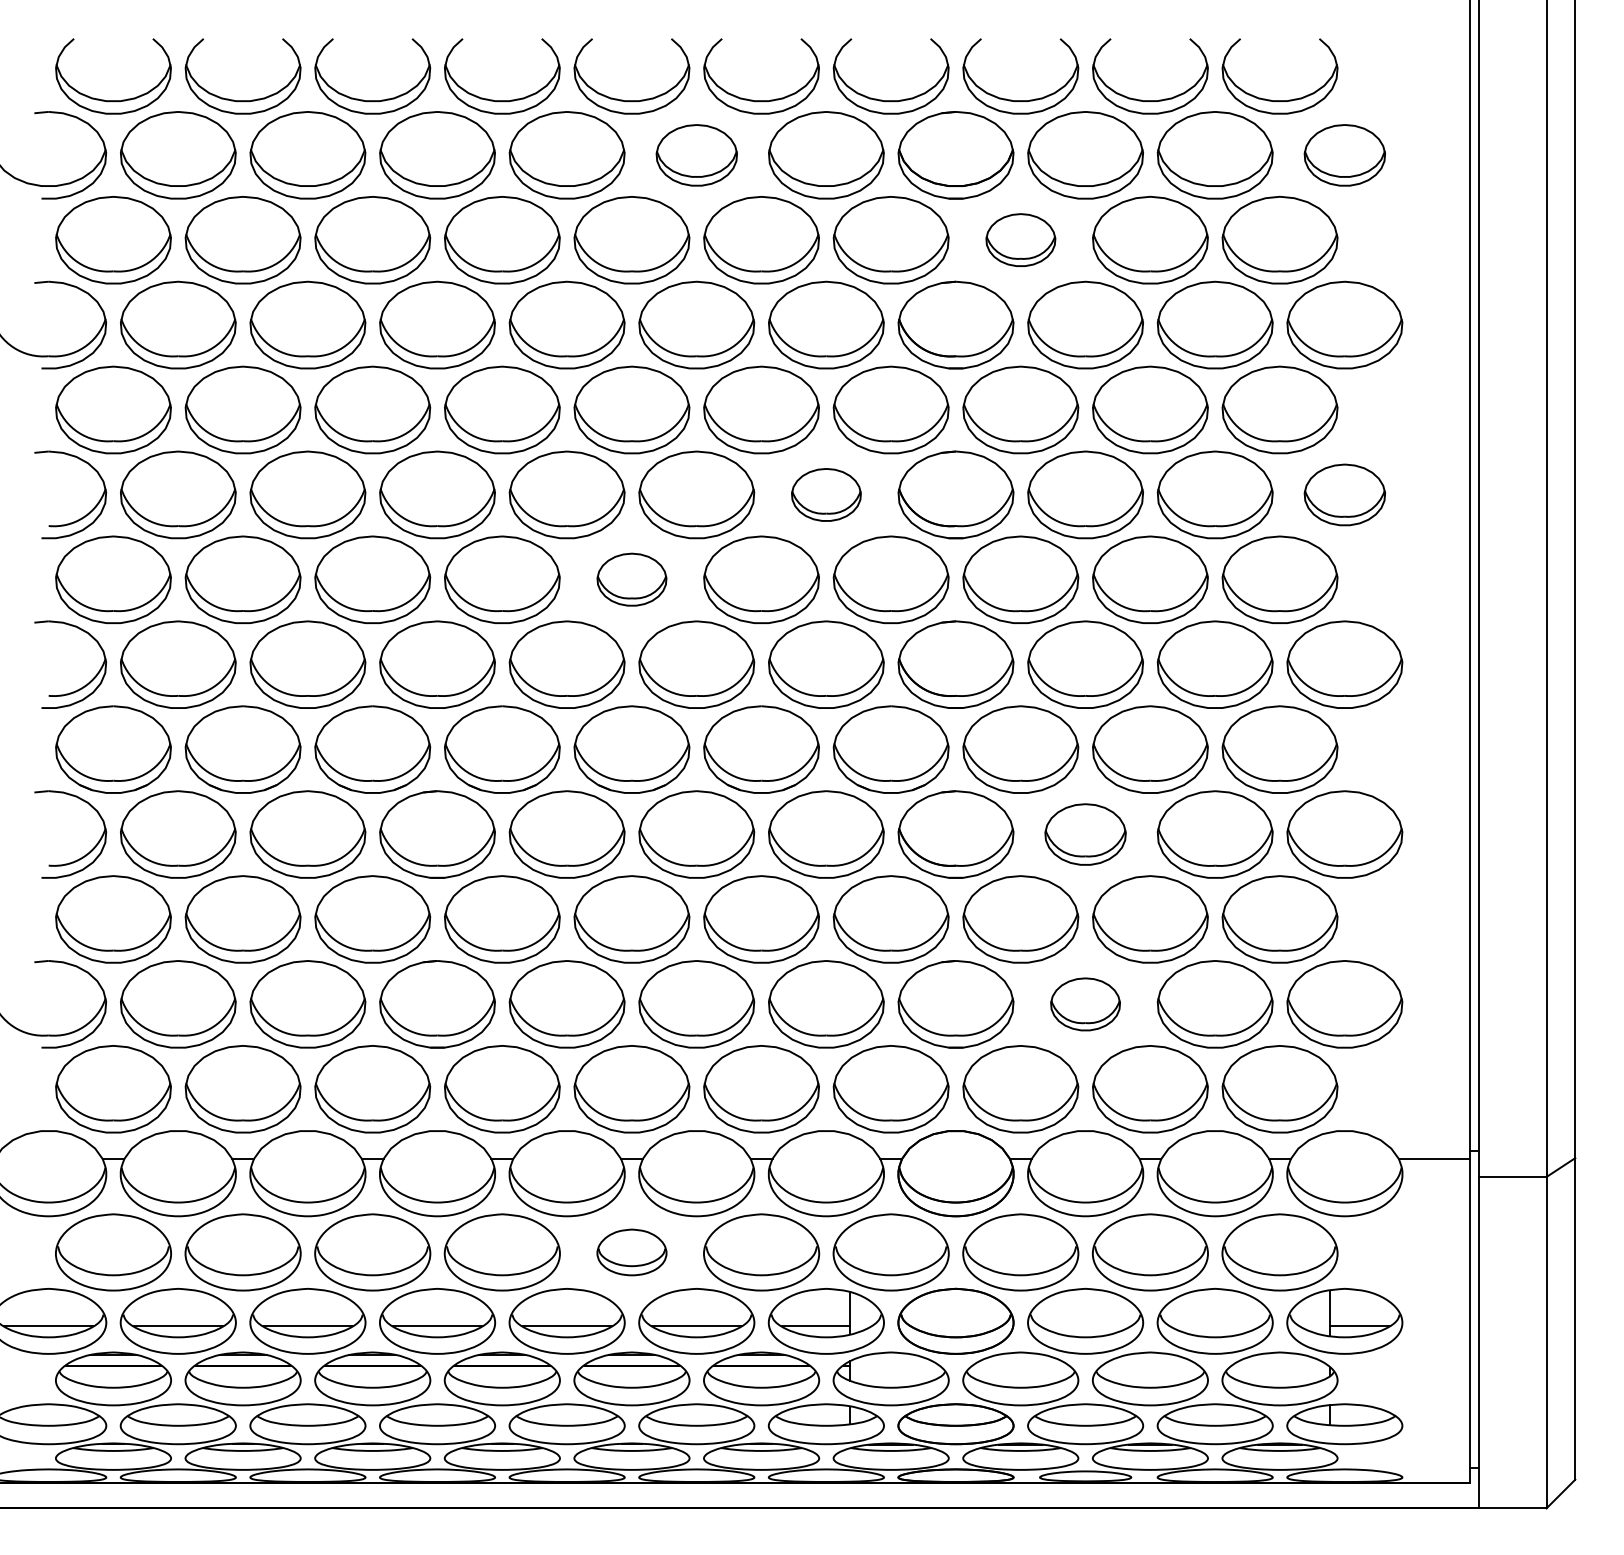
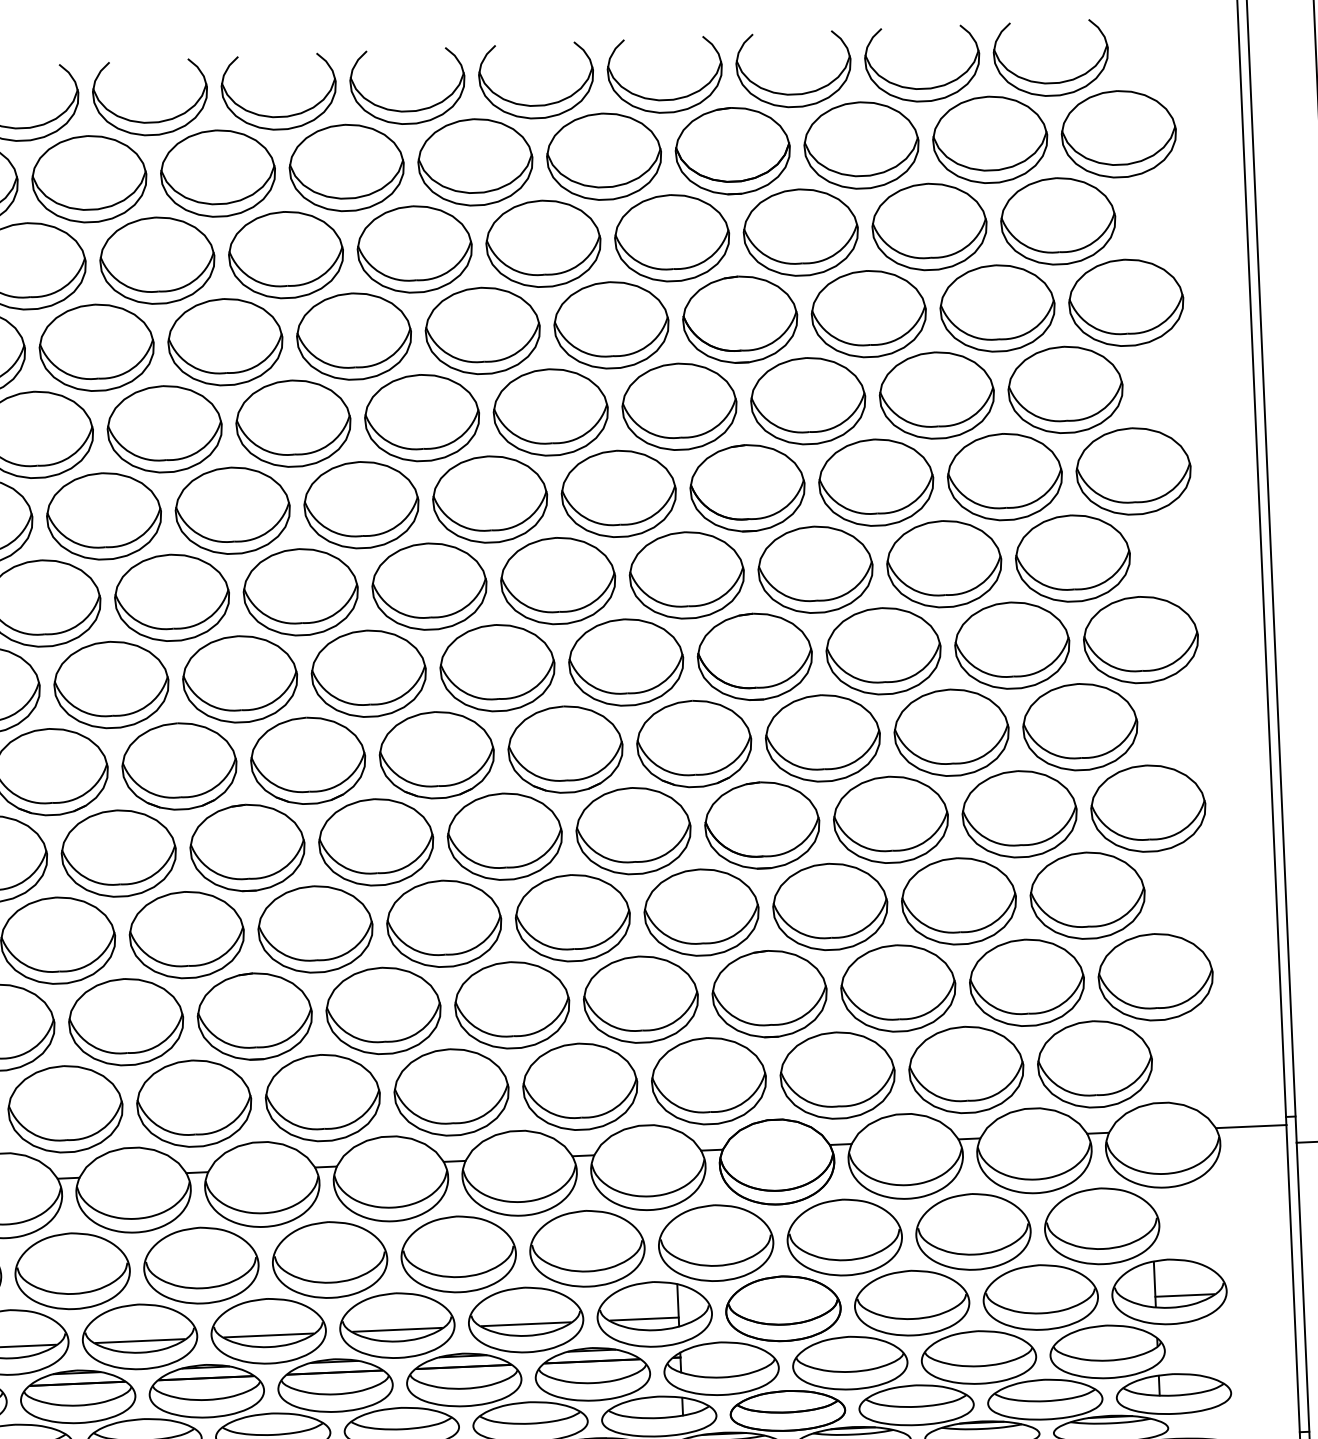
part: (696, 155) -> (475, 162), size x1.43
part: (1344, 155) -> (1118, 134), size x1.43
part: (1020, 239) -> (800, 231), size x1.67
part: (826, 494) -> (618, 493), size x1.67
part: (1344, 494) -> (1133, 470), size x1.43
part: (631, 579) -> (429, 586), size x1.67
part: (1085, 834) -> (890, 819), size x1.43
part: (1085, 1004) -> (898, 988), size x1.67
part: (631, 1252) -> (458, 1254), size x1.67

